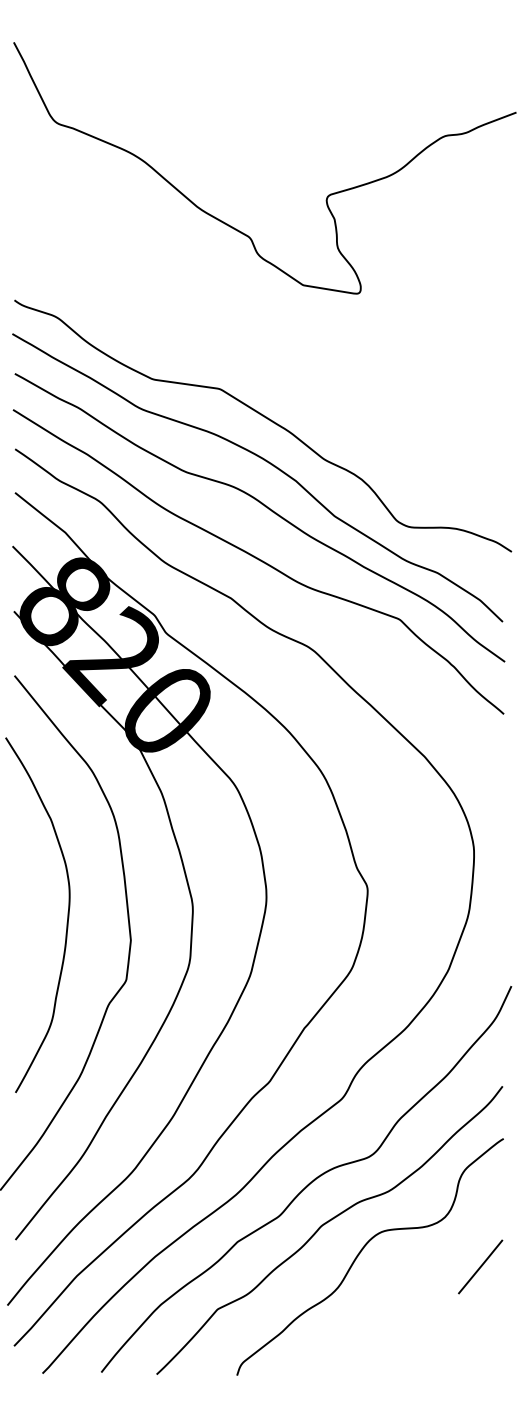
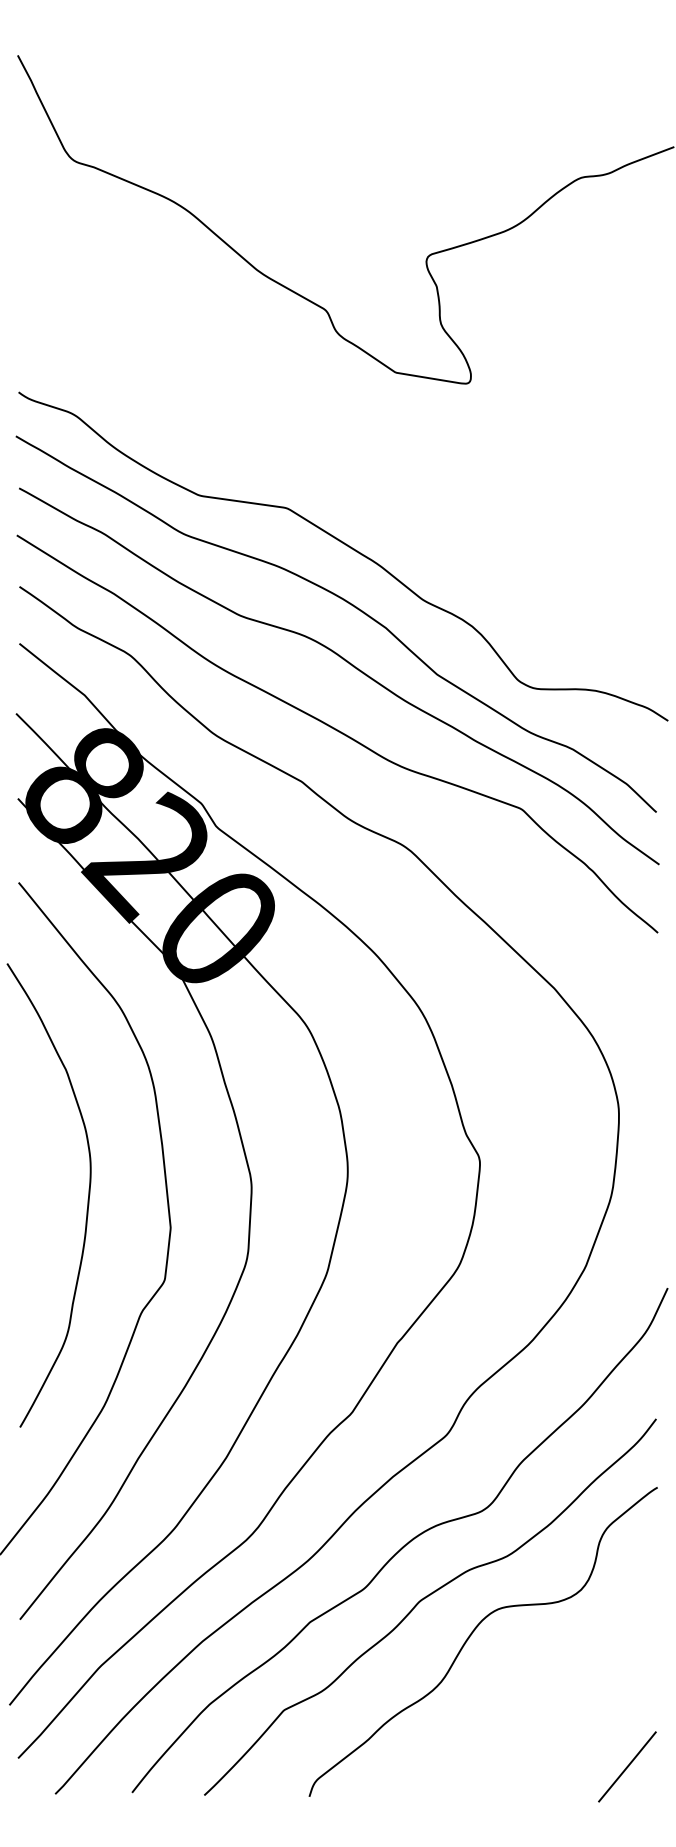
line: (480, 1266) -> (627, 1766), moved

